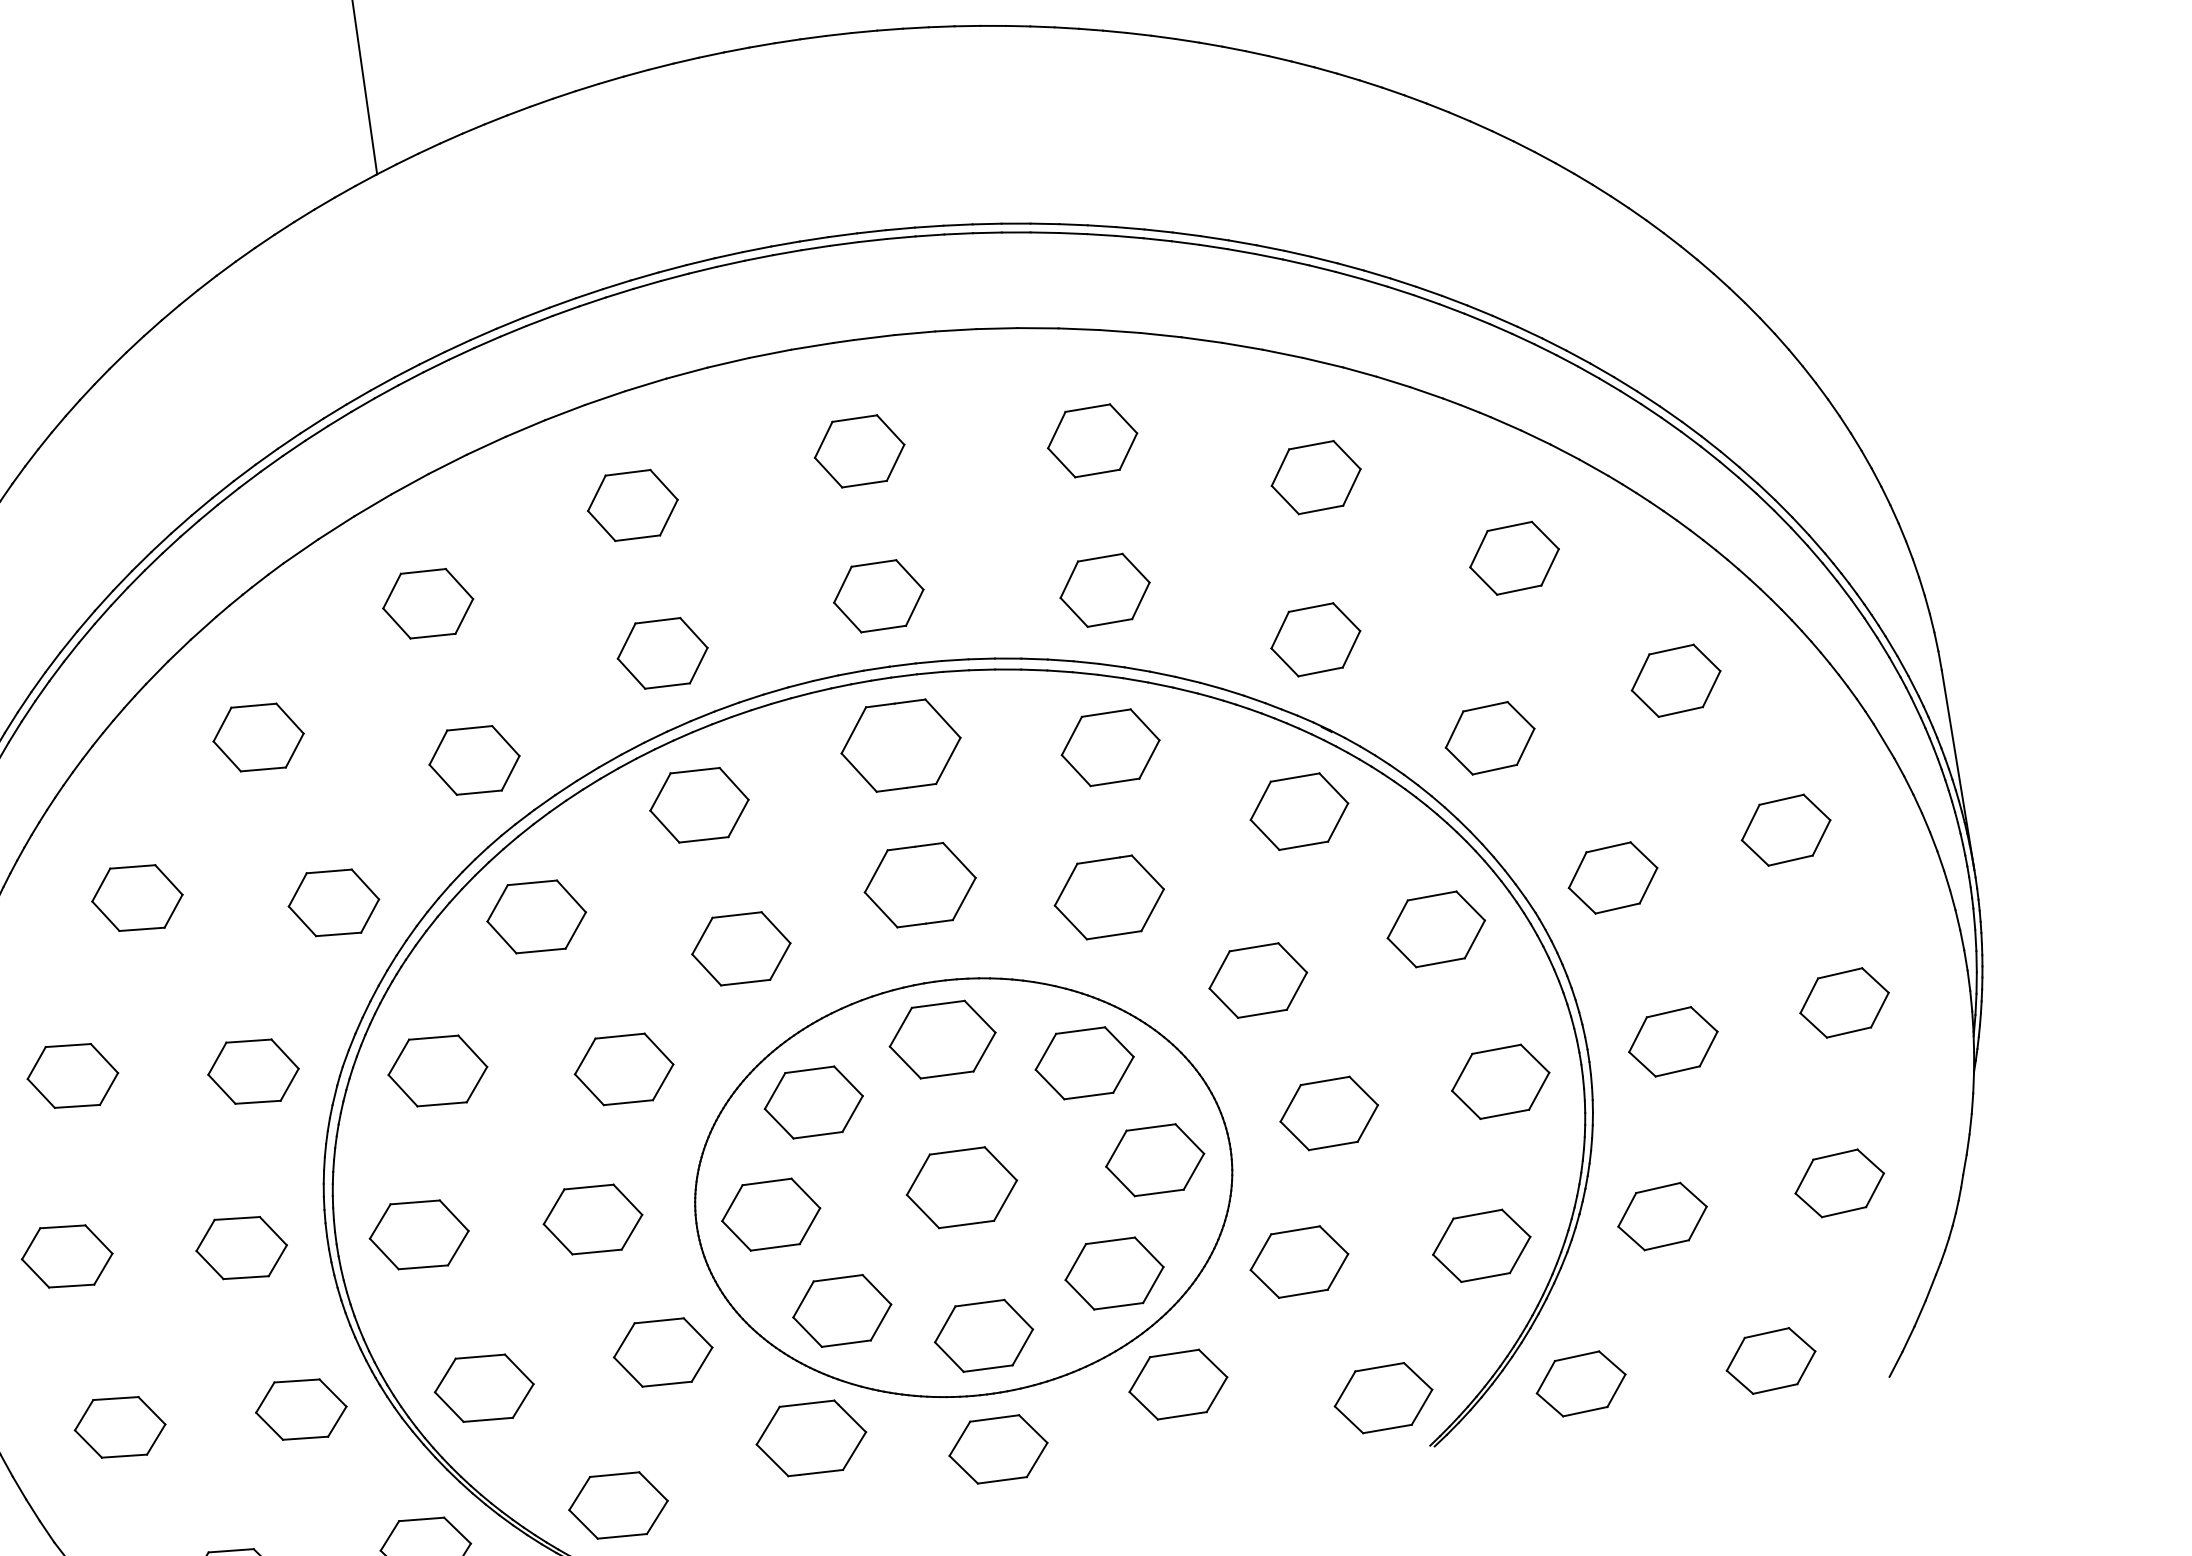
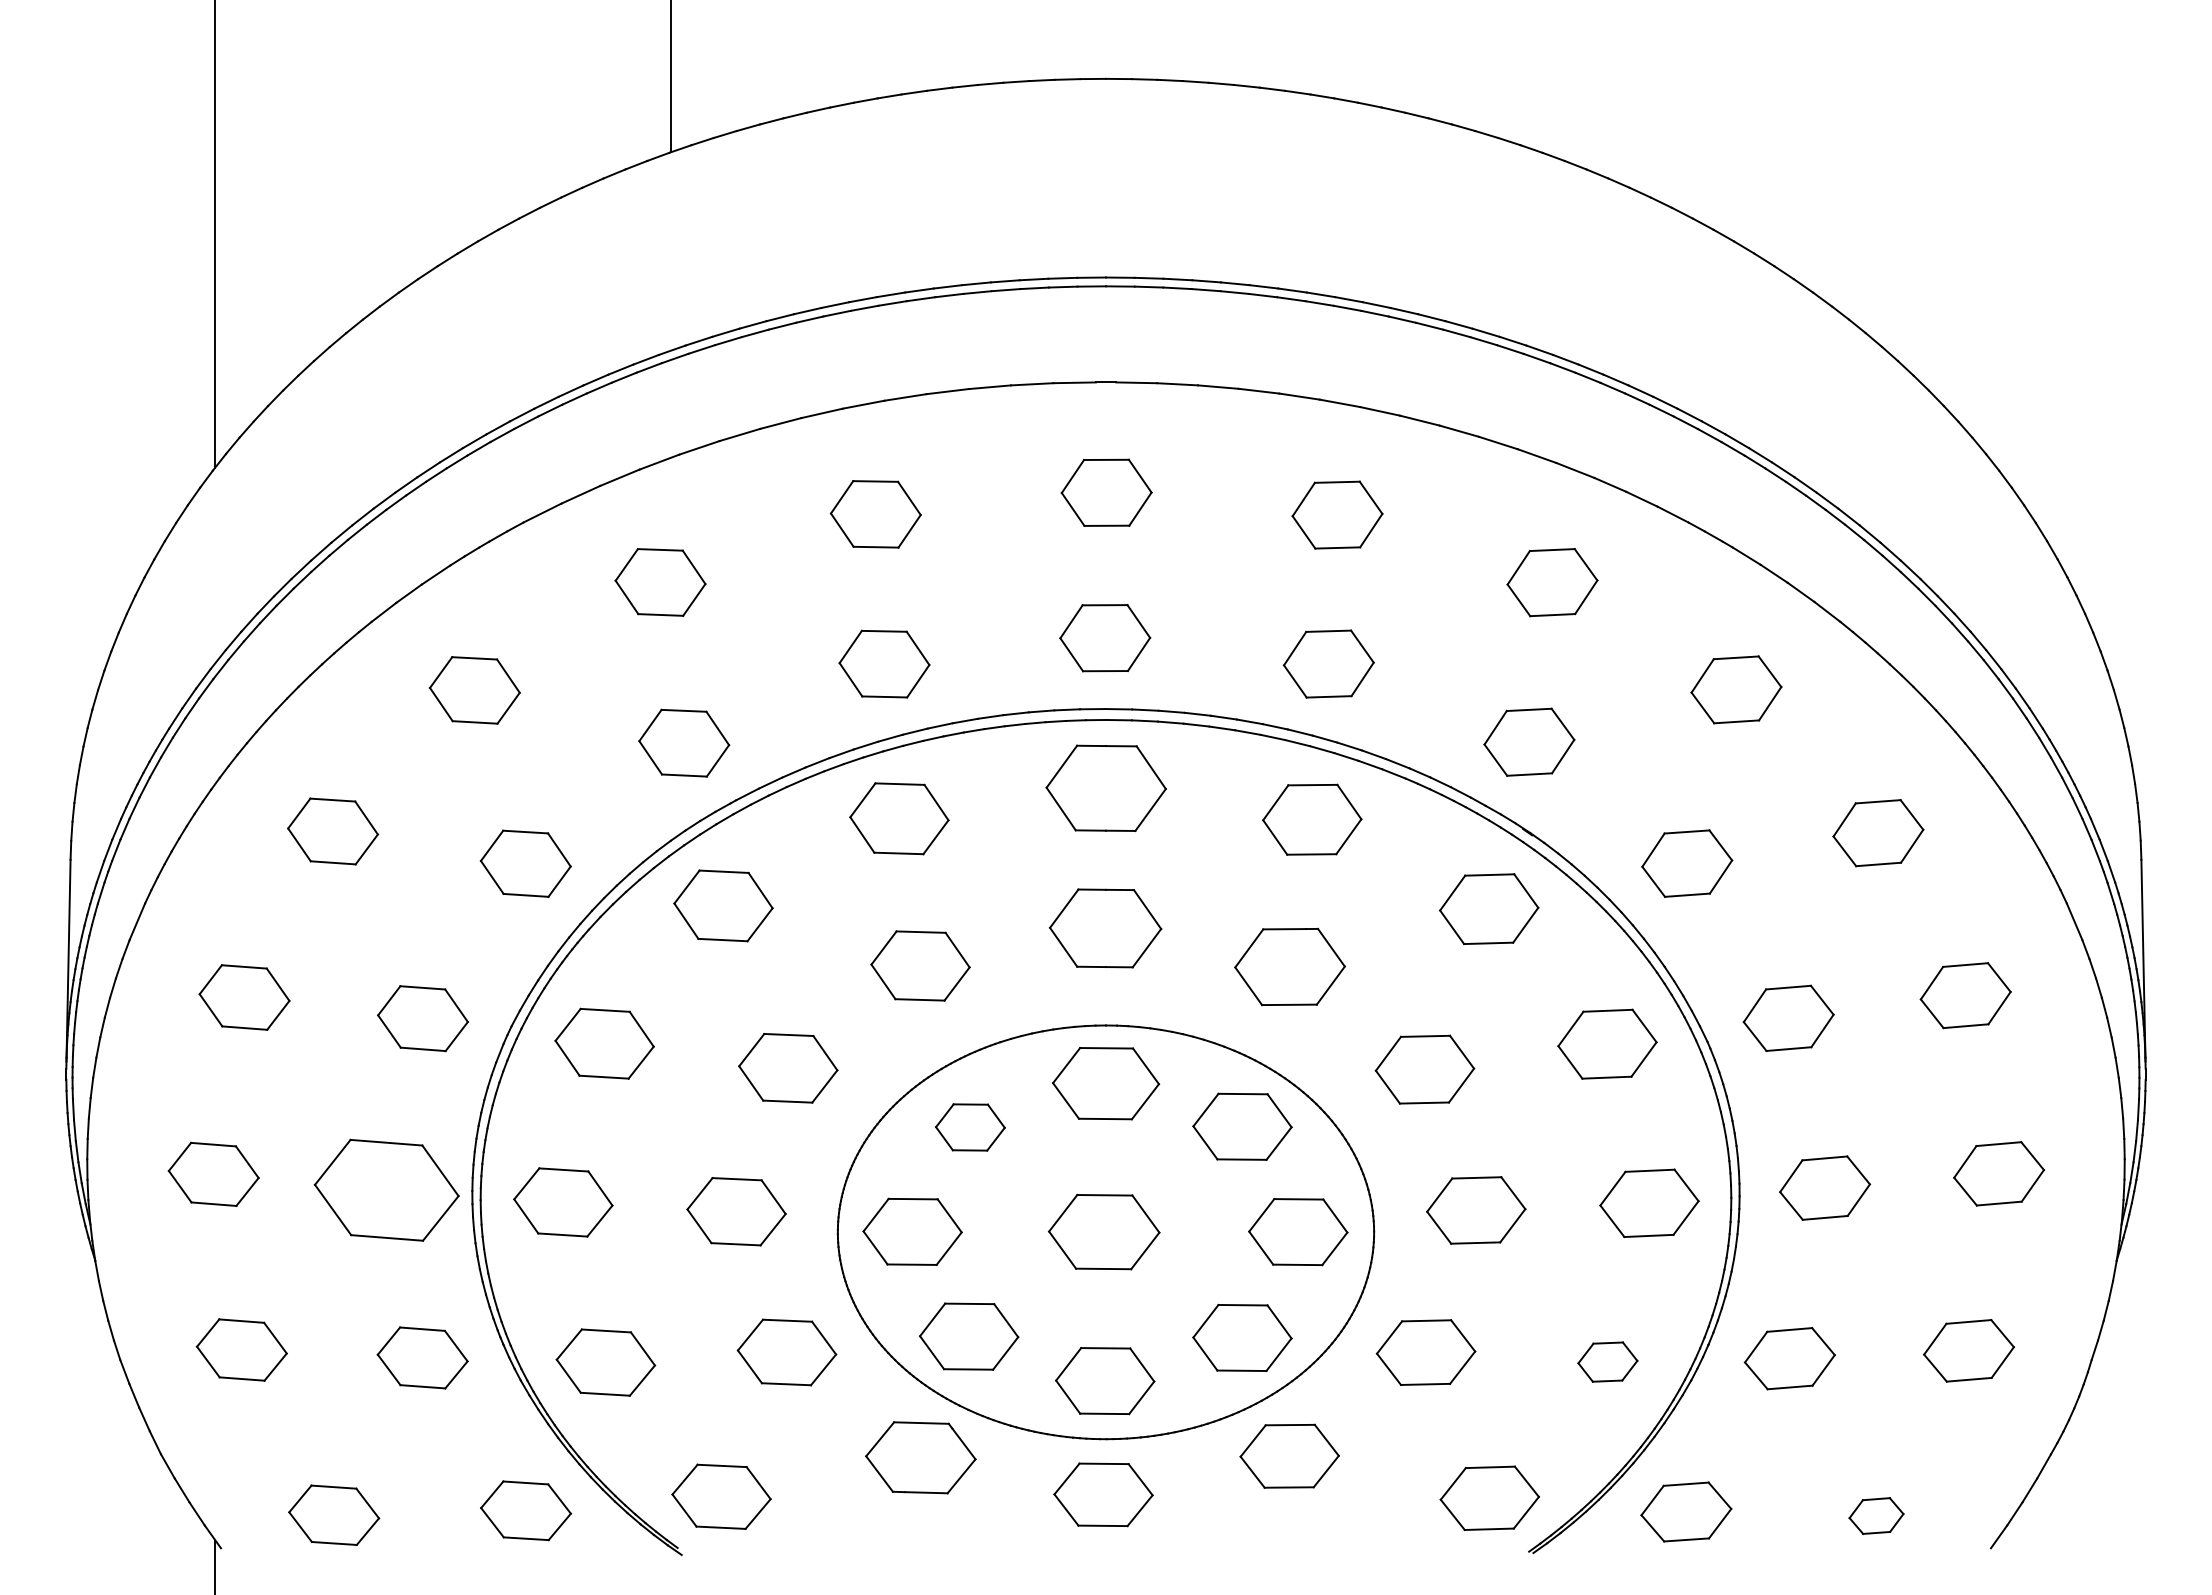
part: (813, 1102) -> (970, 1127), size x0.7
part: (1481, 1245) -> (1607, 1361), size x0.6
part: (241, 1247) -> (386, 1190), size x1.6
part: (1770, 1360) -> (1876, 1515), size x0.6

